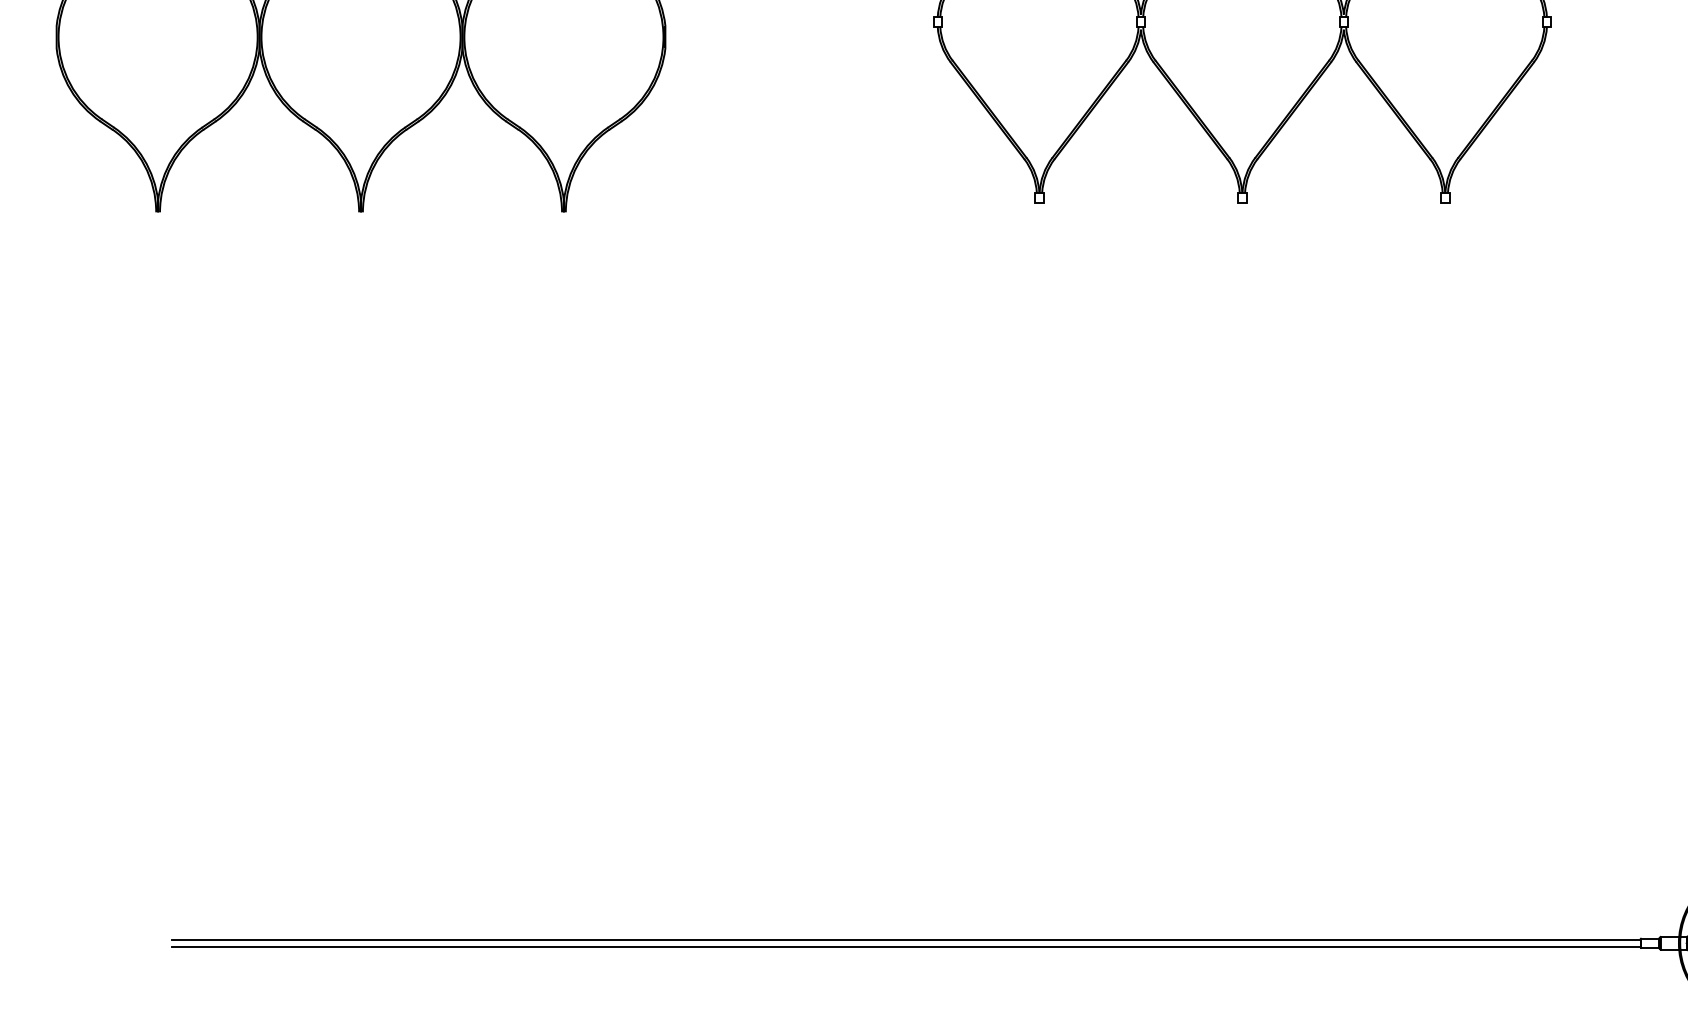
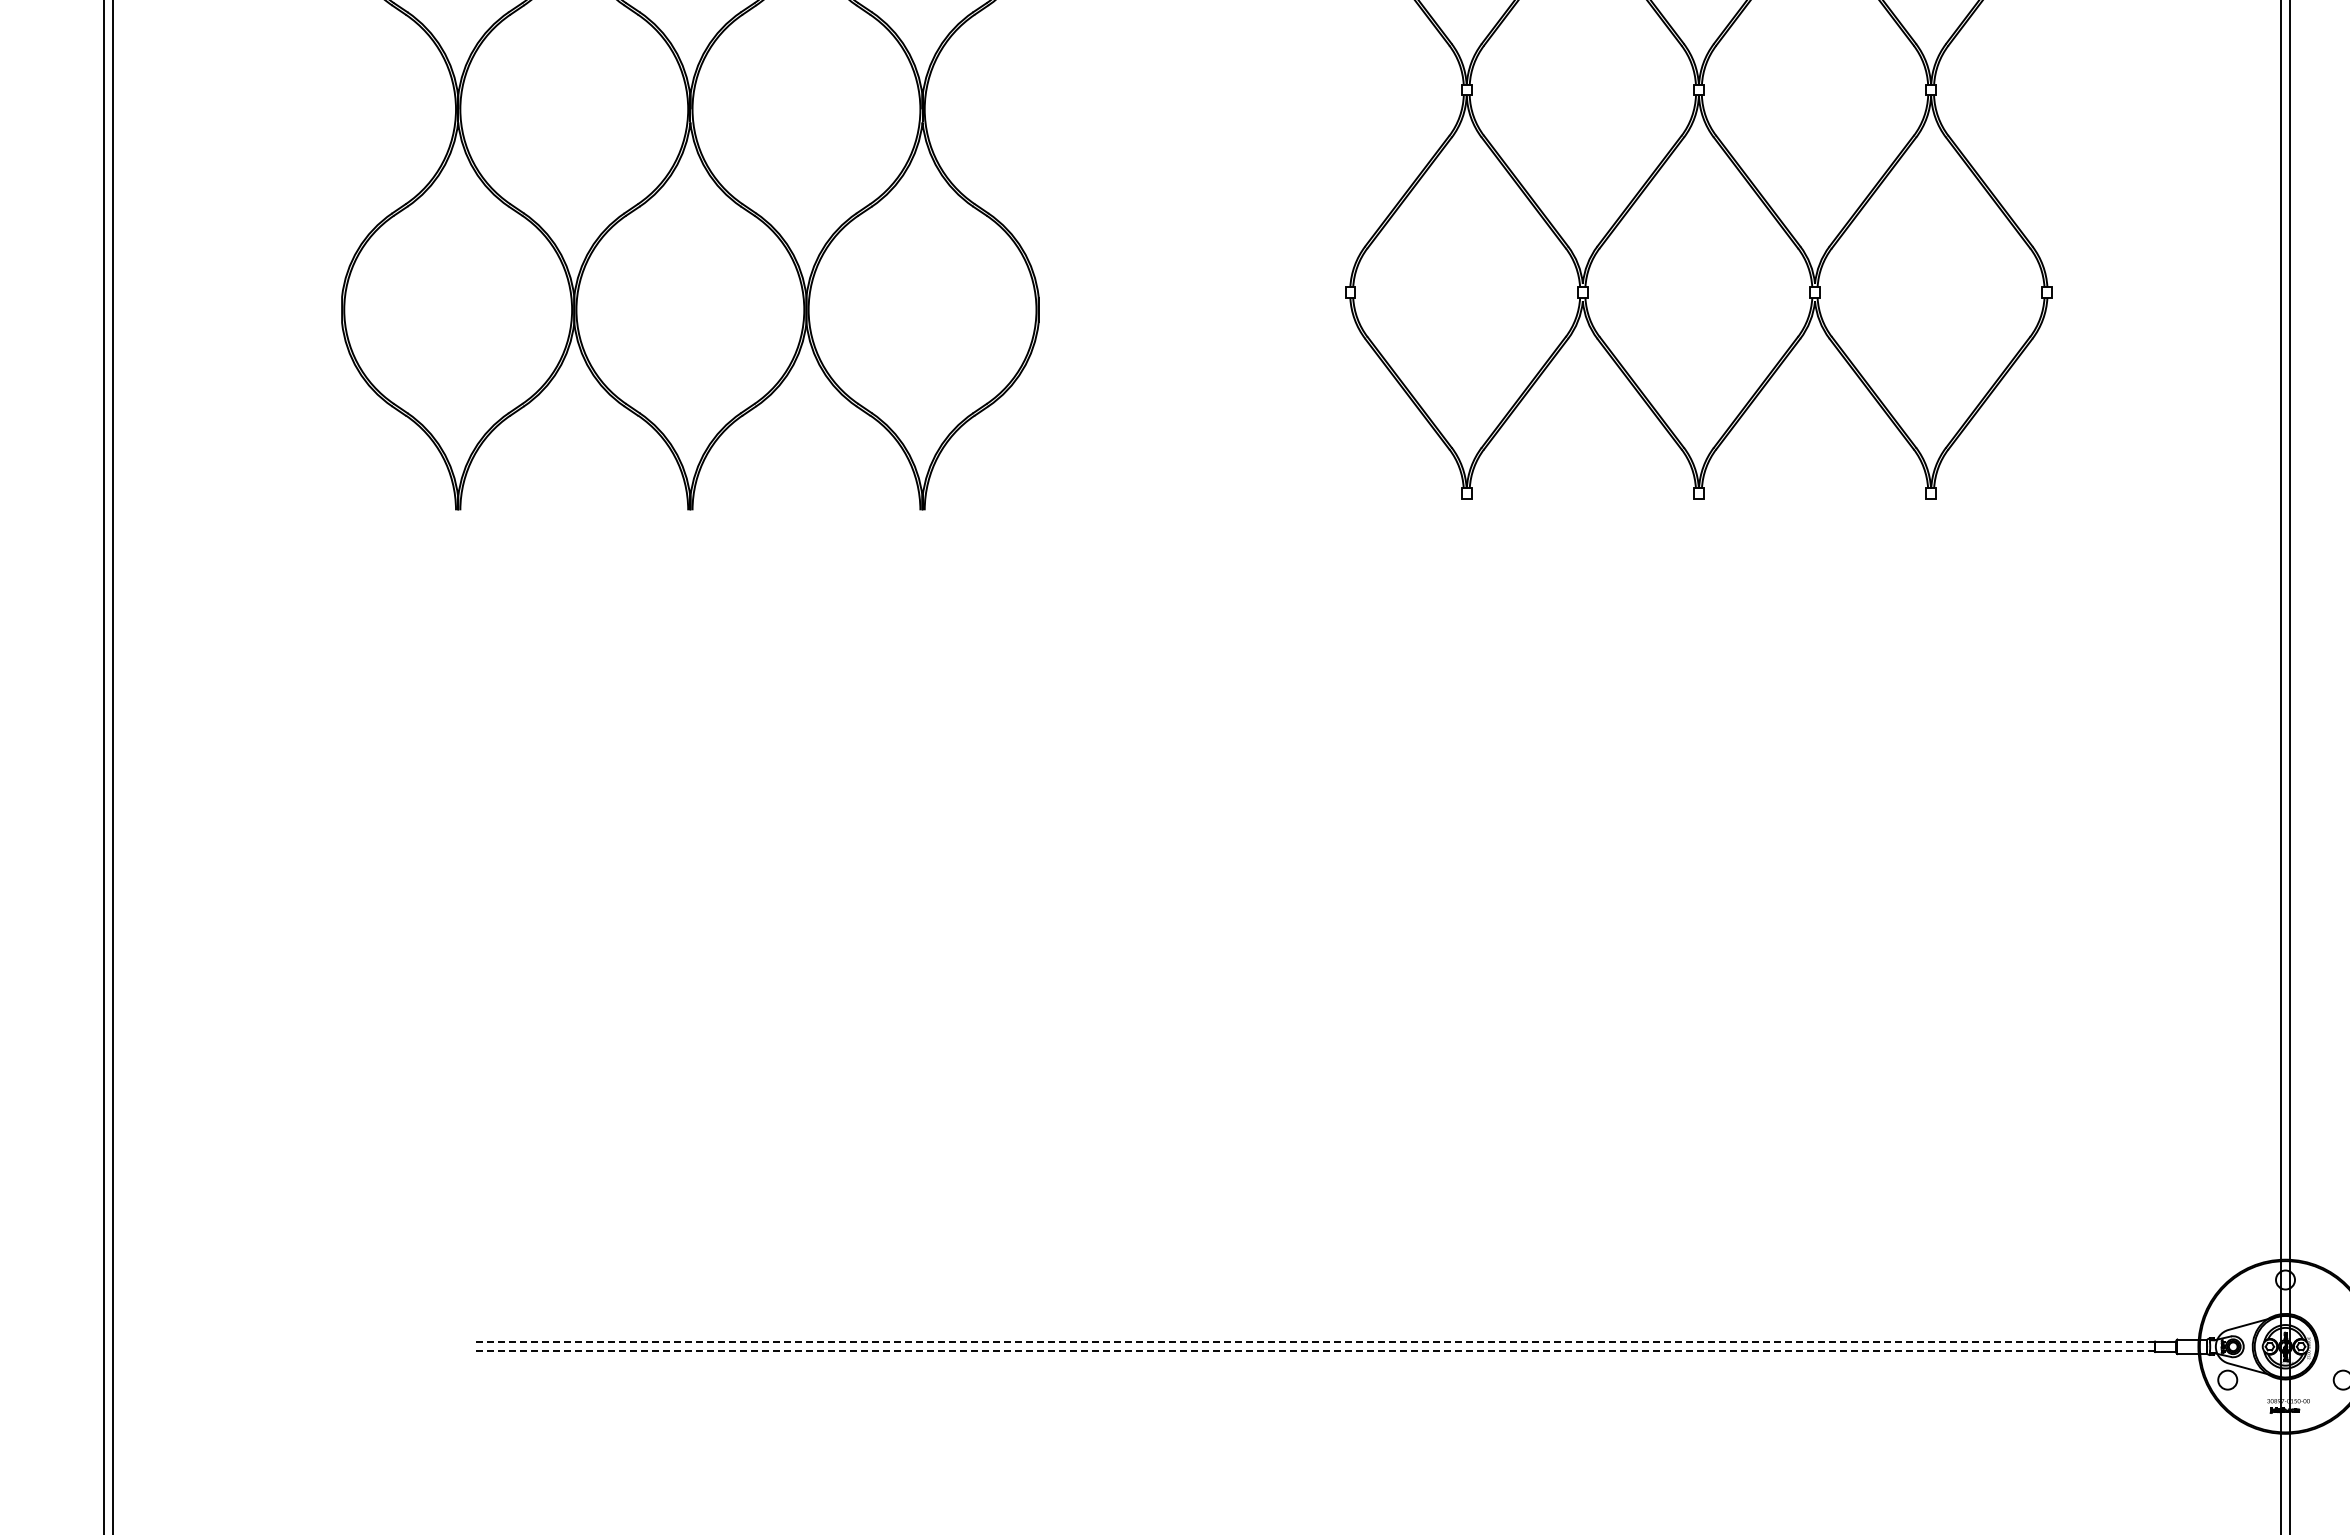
line: (906, 939) -> (1314, 1342), solid -> dashed
line: (906, 947) -> (1314, 1351), solid -> dashed

